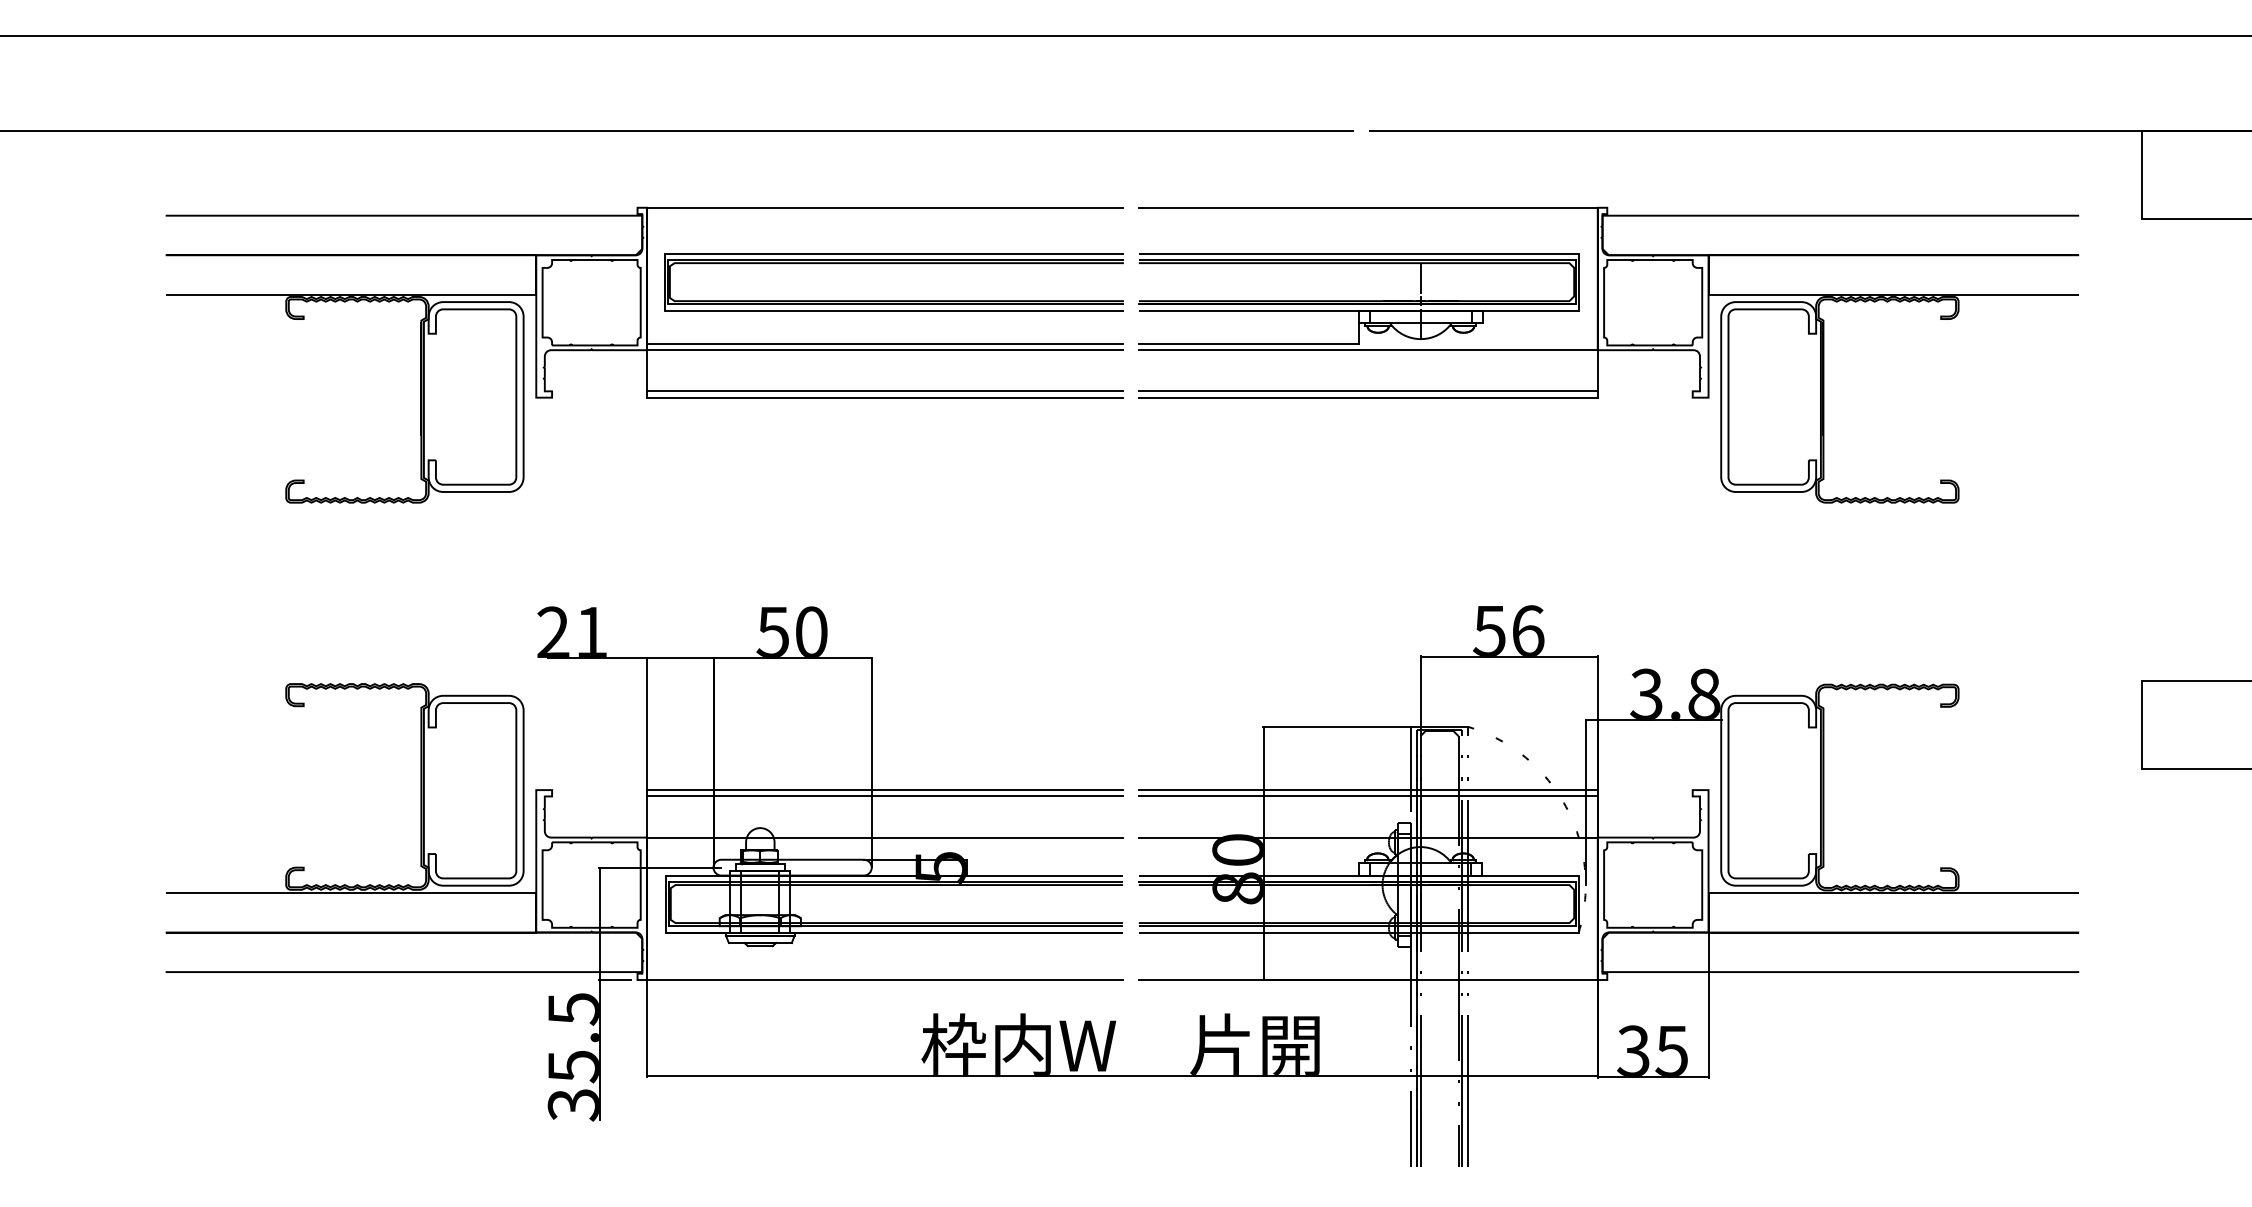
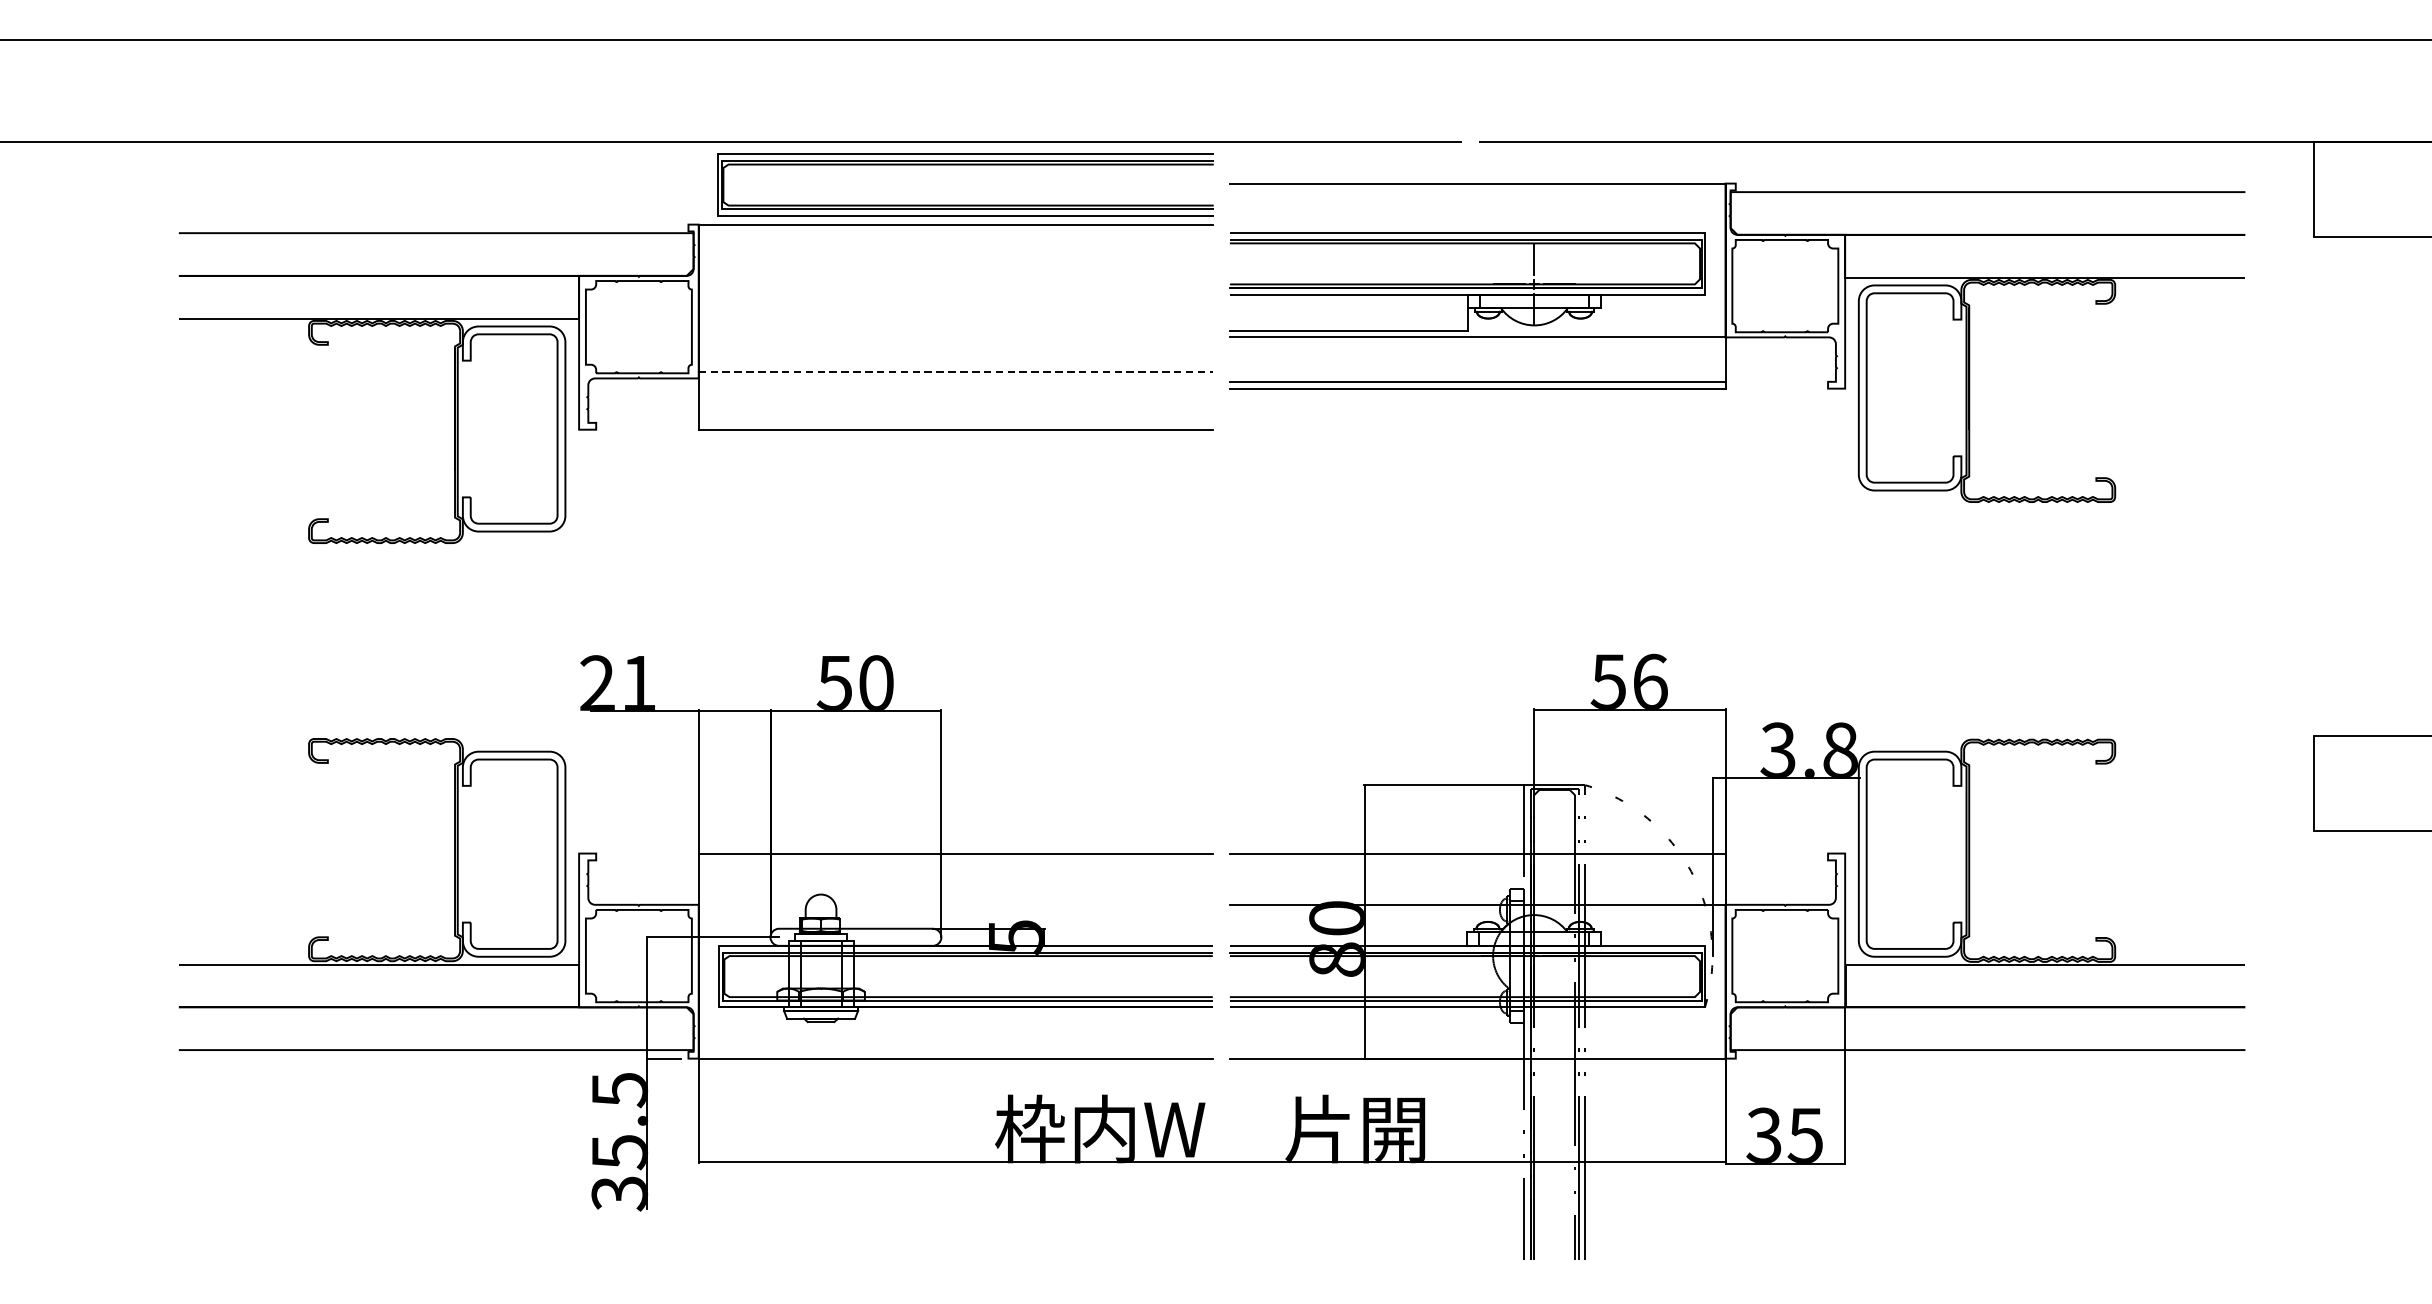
part: (893, 264) -> (964, 165), moved
line: (885, 343) -> (956, 371), solid -> dashed
line: (885, 350) -> (956, 378), removed
part: (1608, 354) -> (1737, 342), moved
line: (885, 391) -> (956, 423), removed
line: (885, 796) -> (956, 860), removed
line: (1367, 796) -> (1476, 860), removed
line: (885, 837) -> (956, 904), removed

